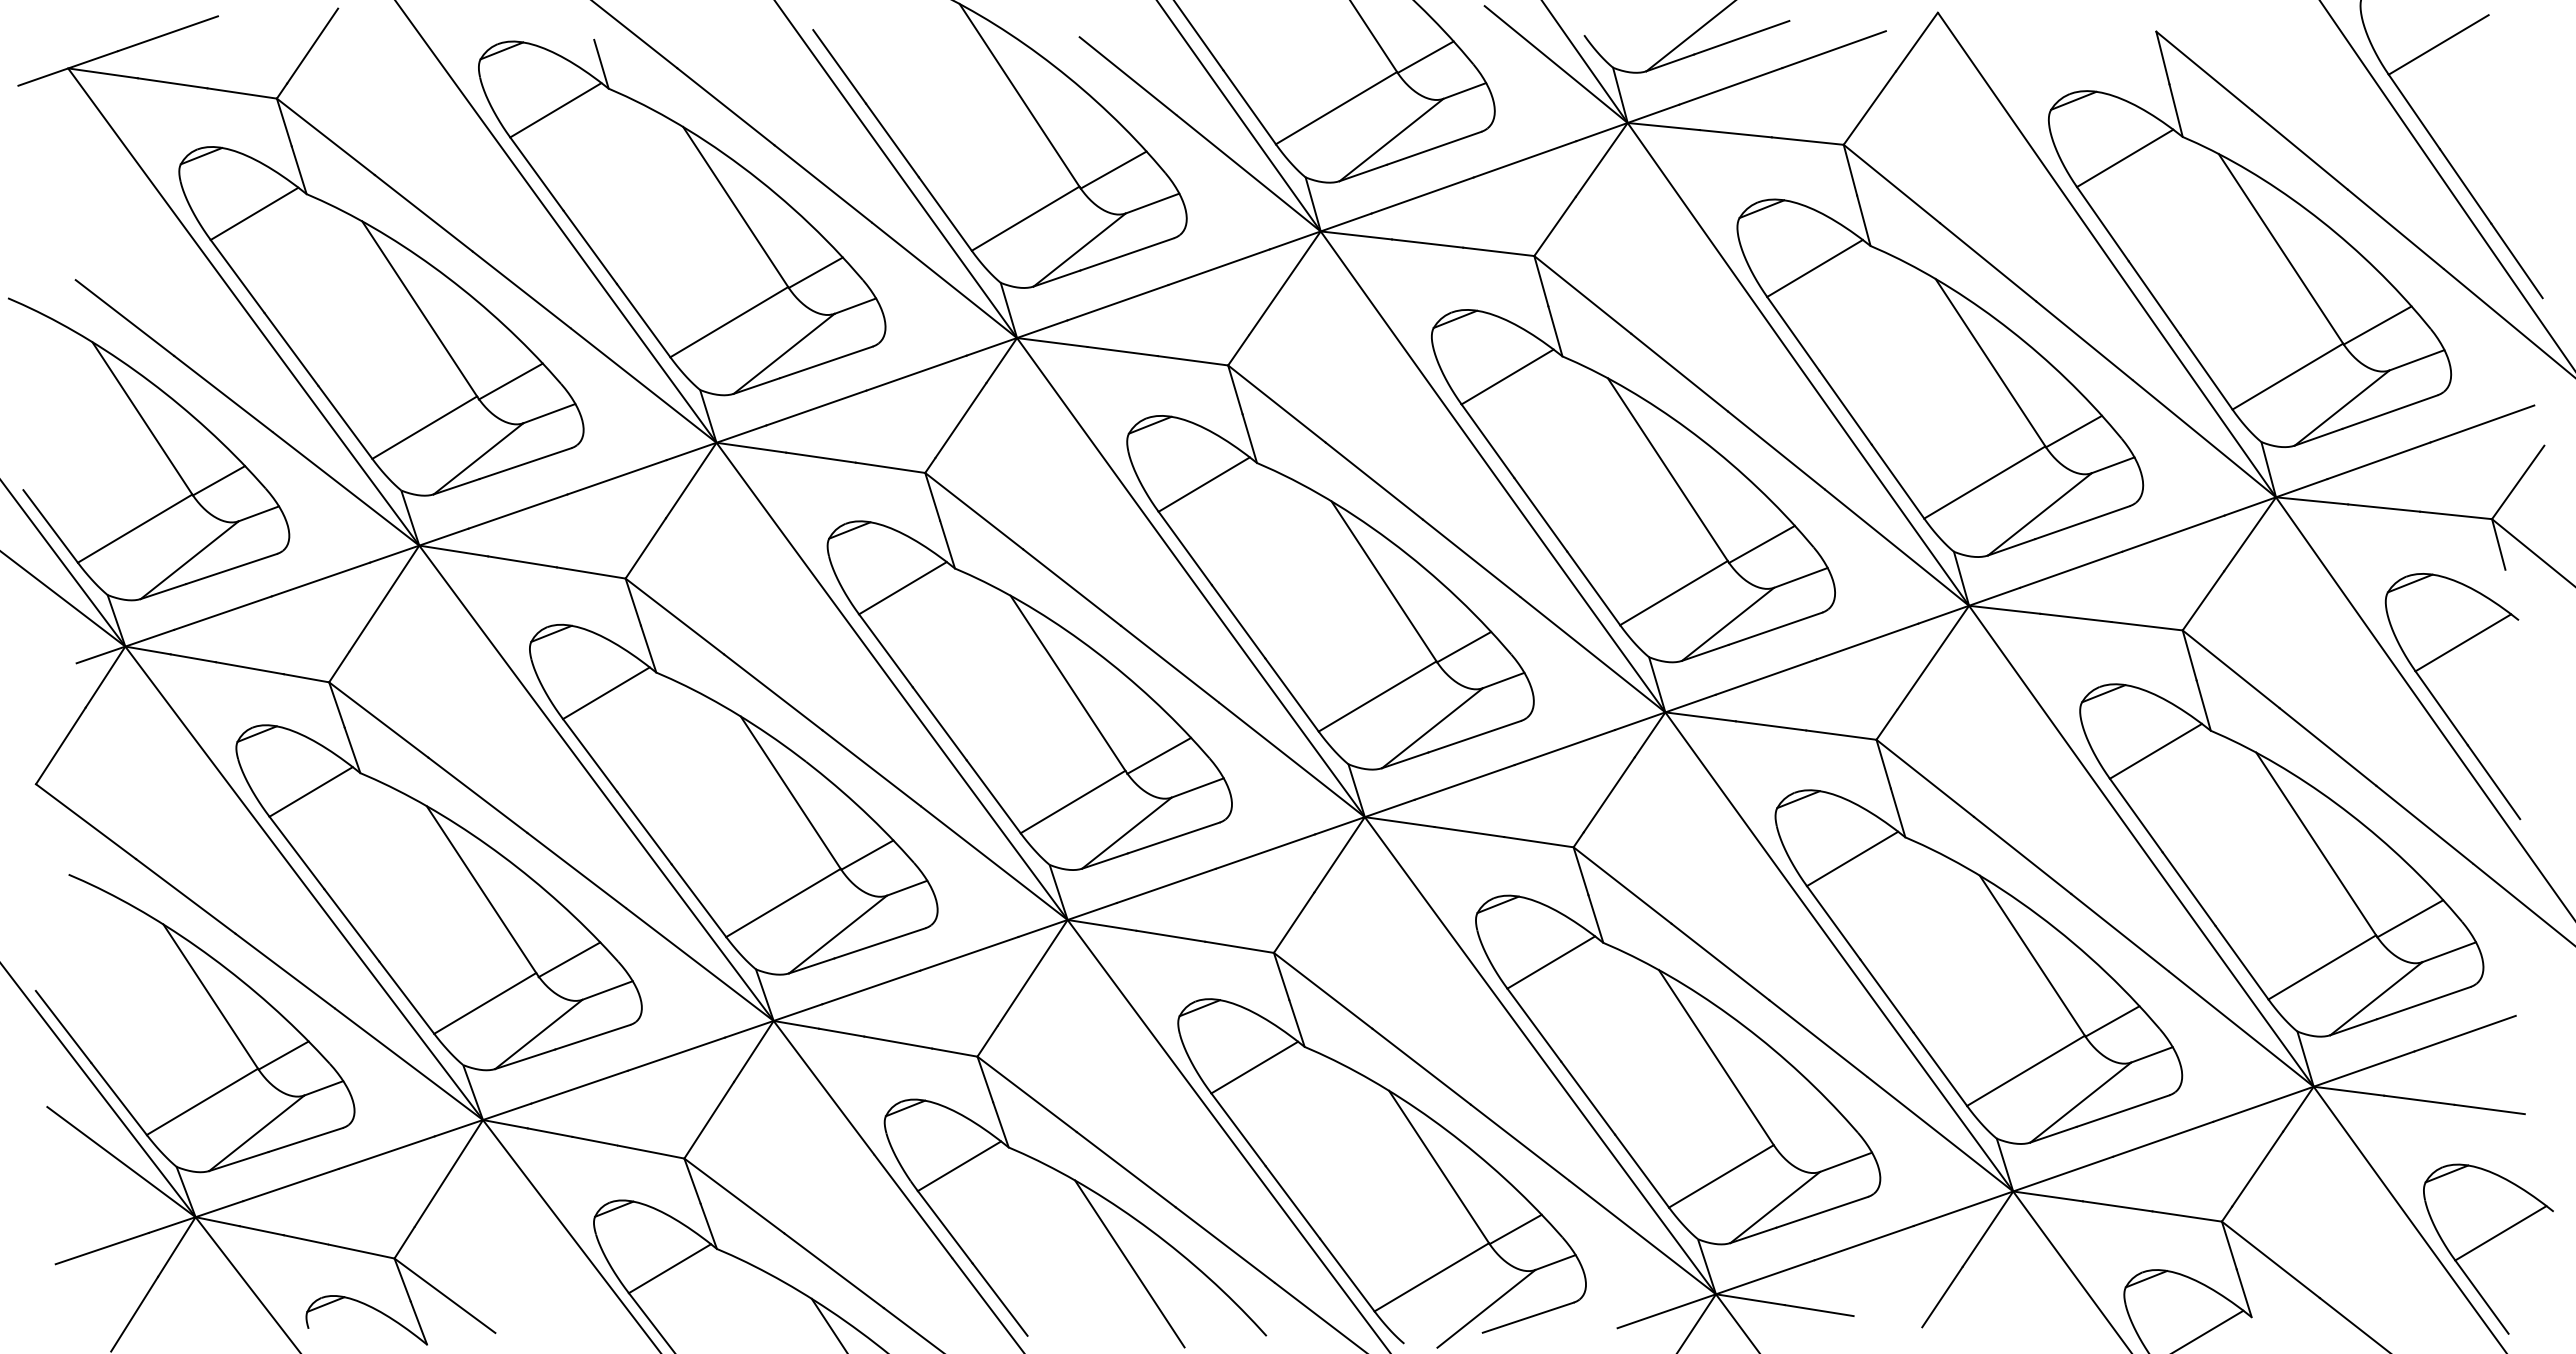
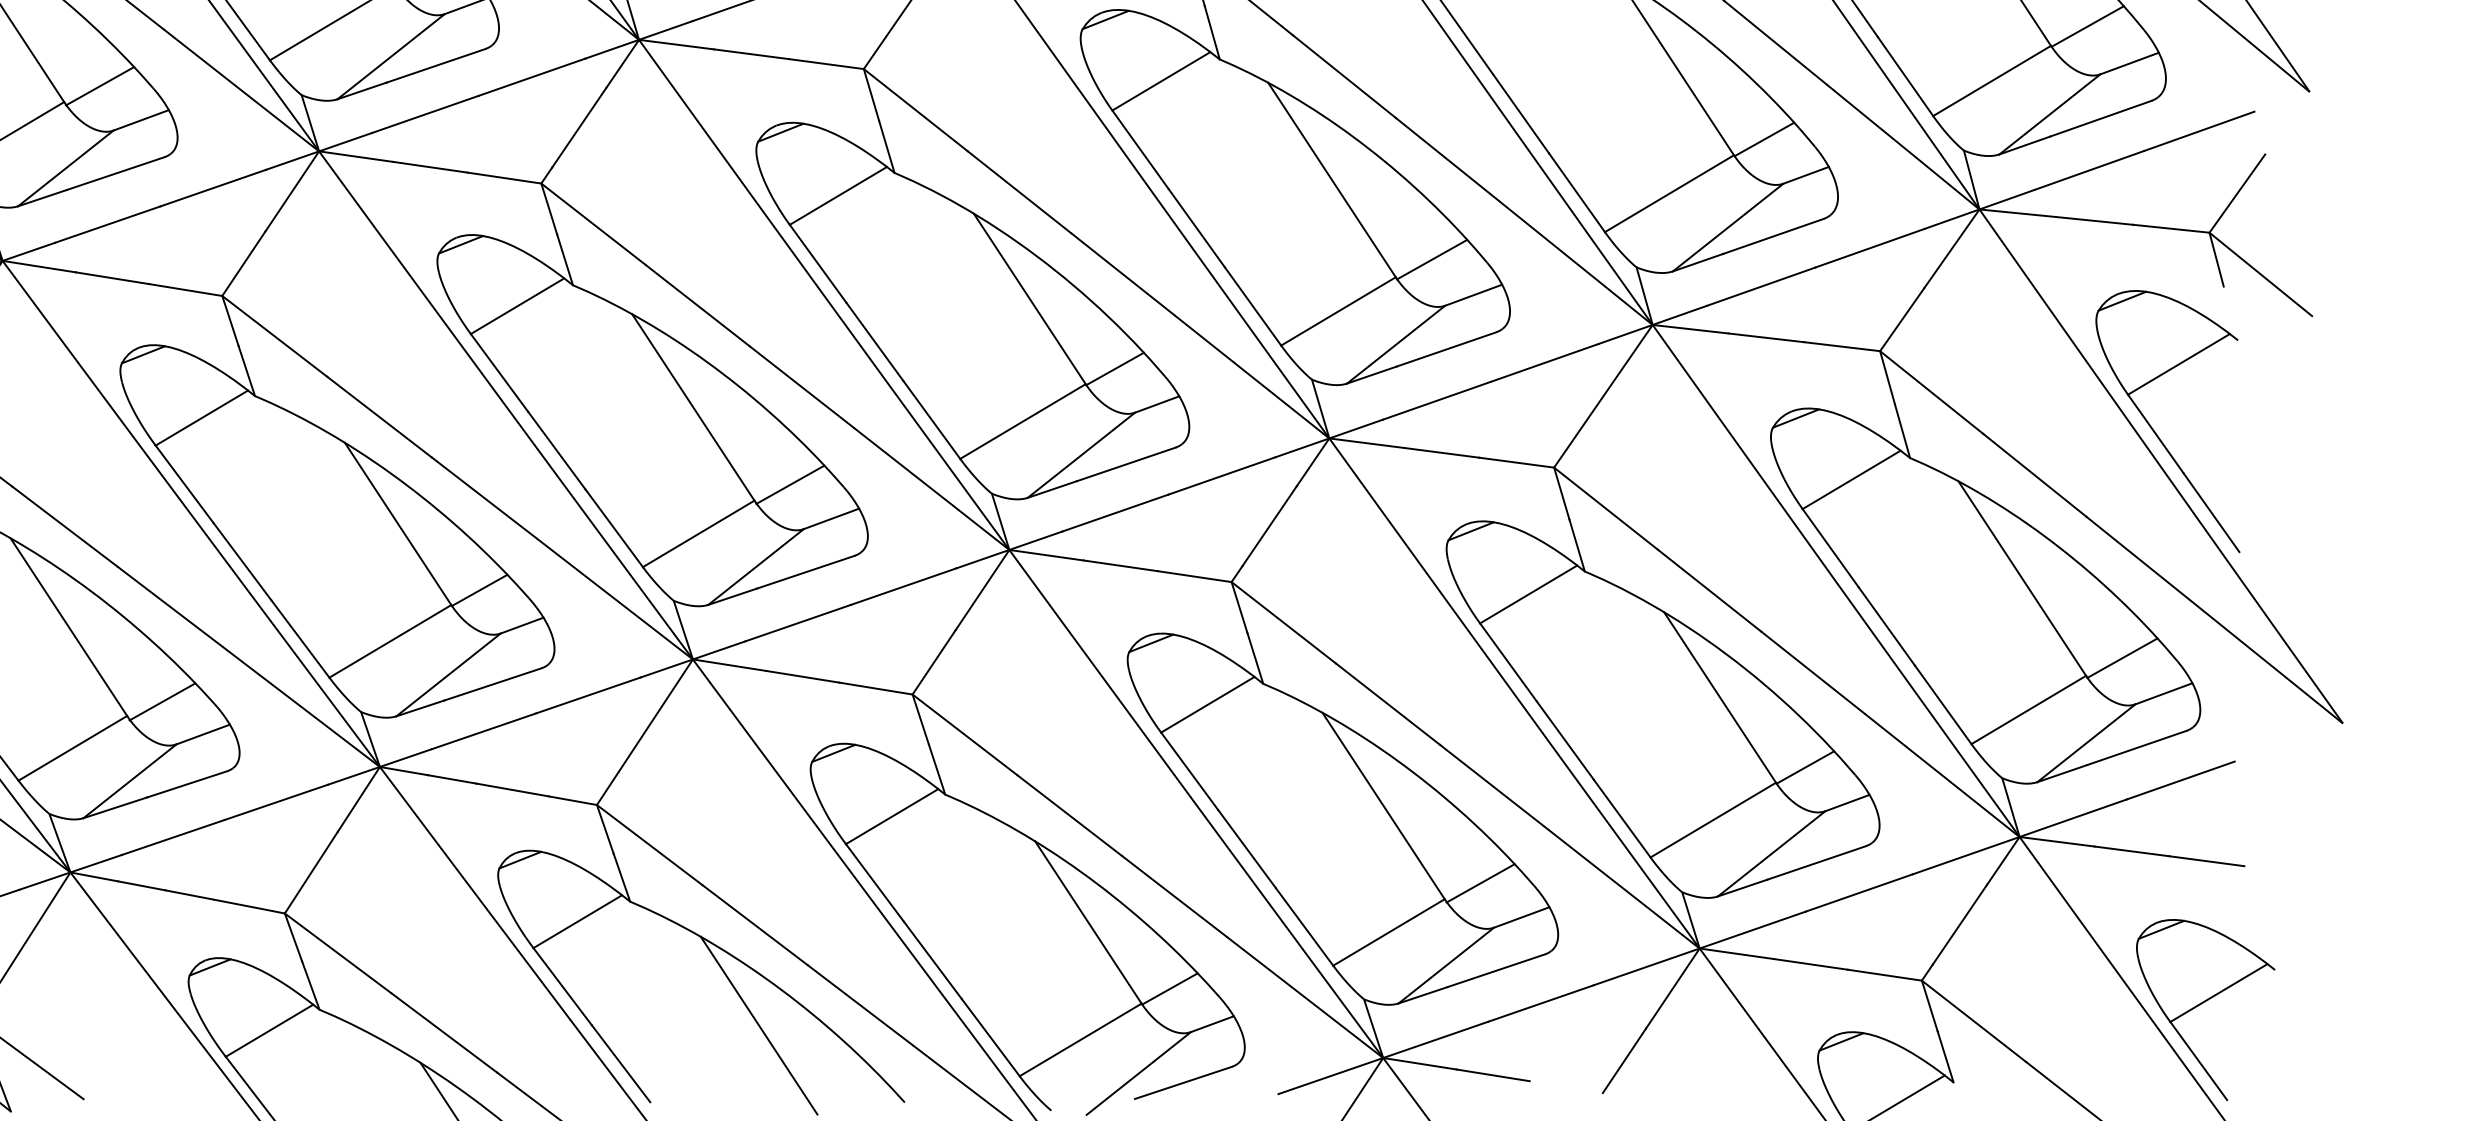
line: (1807, 1130) -> (1480, 883), added

